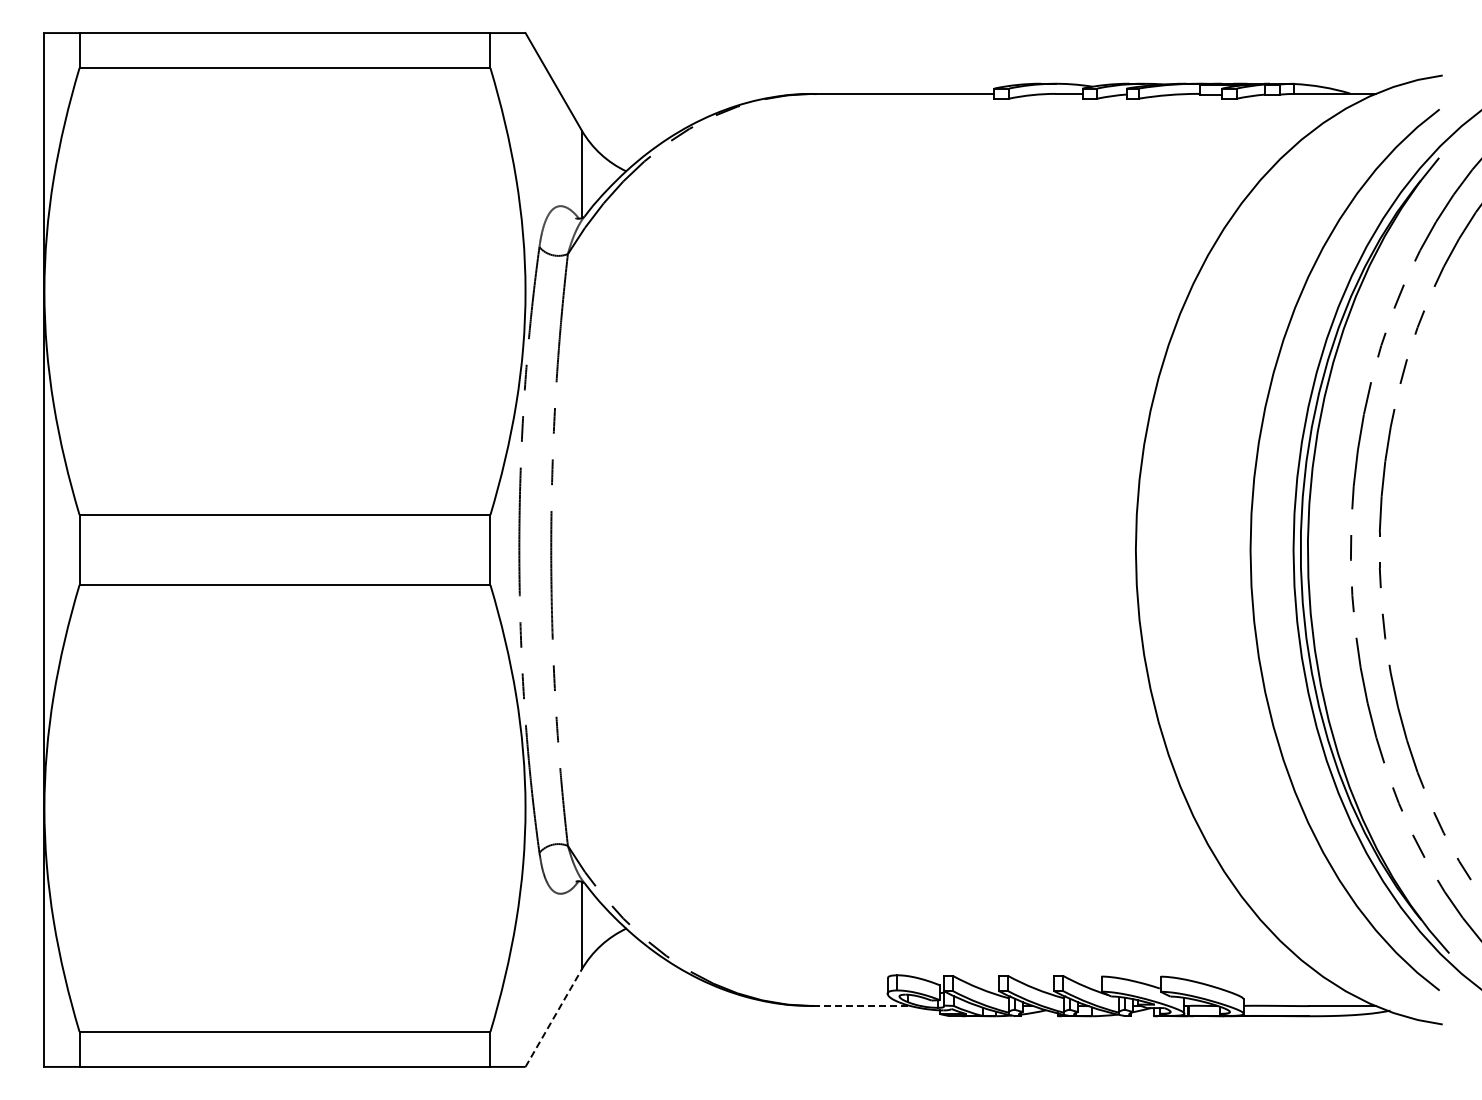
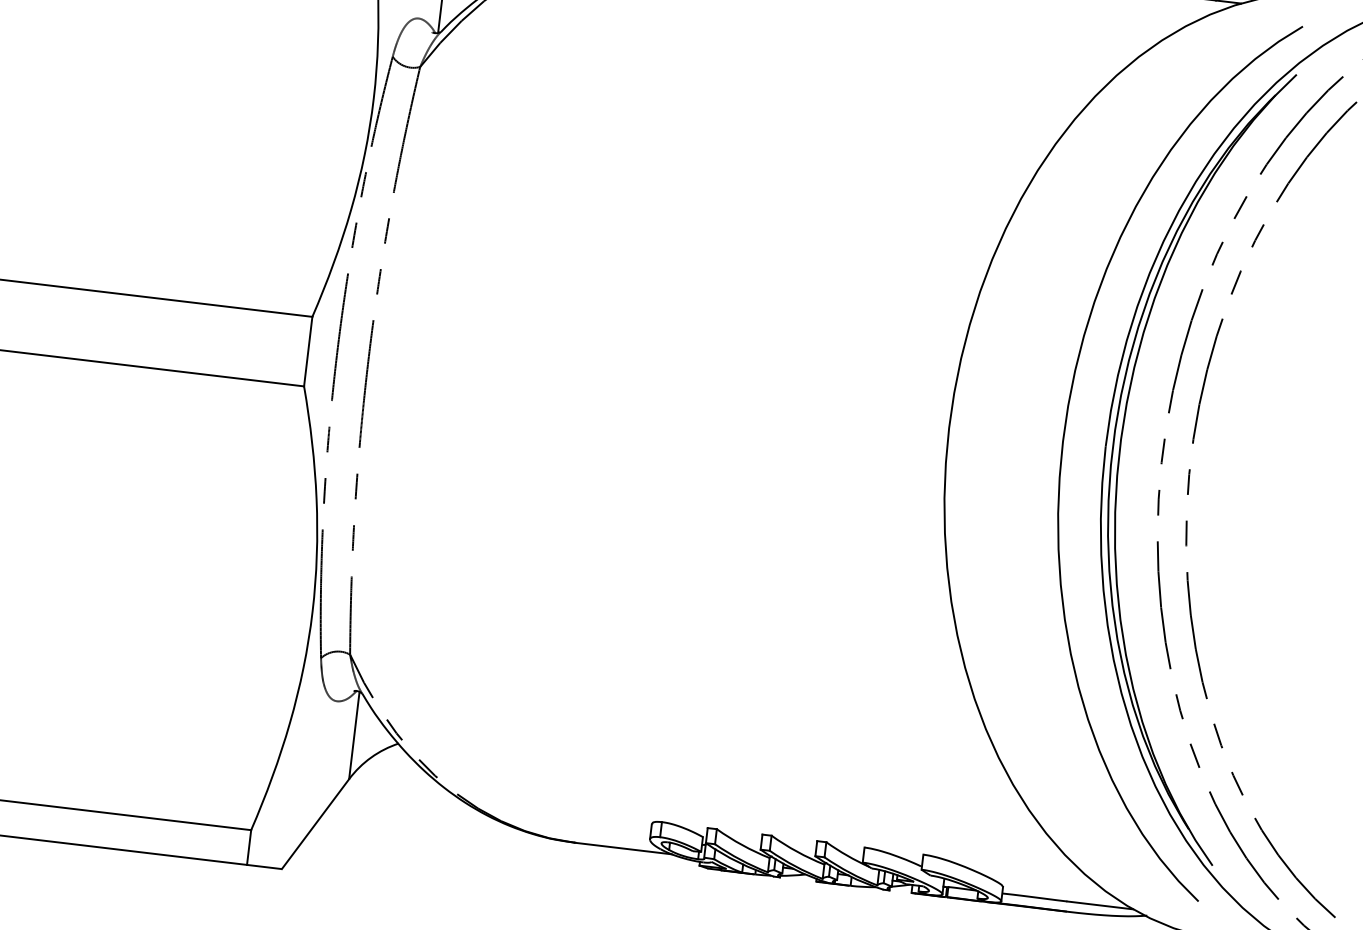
line: (862, 1006) -> (623, 848), dashed -> solid
line: (553, 1017) -> (315, 823), dashed -> solid

